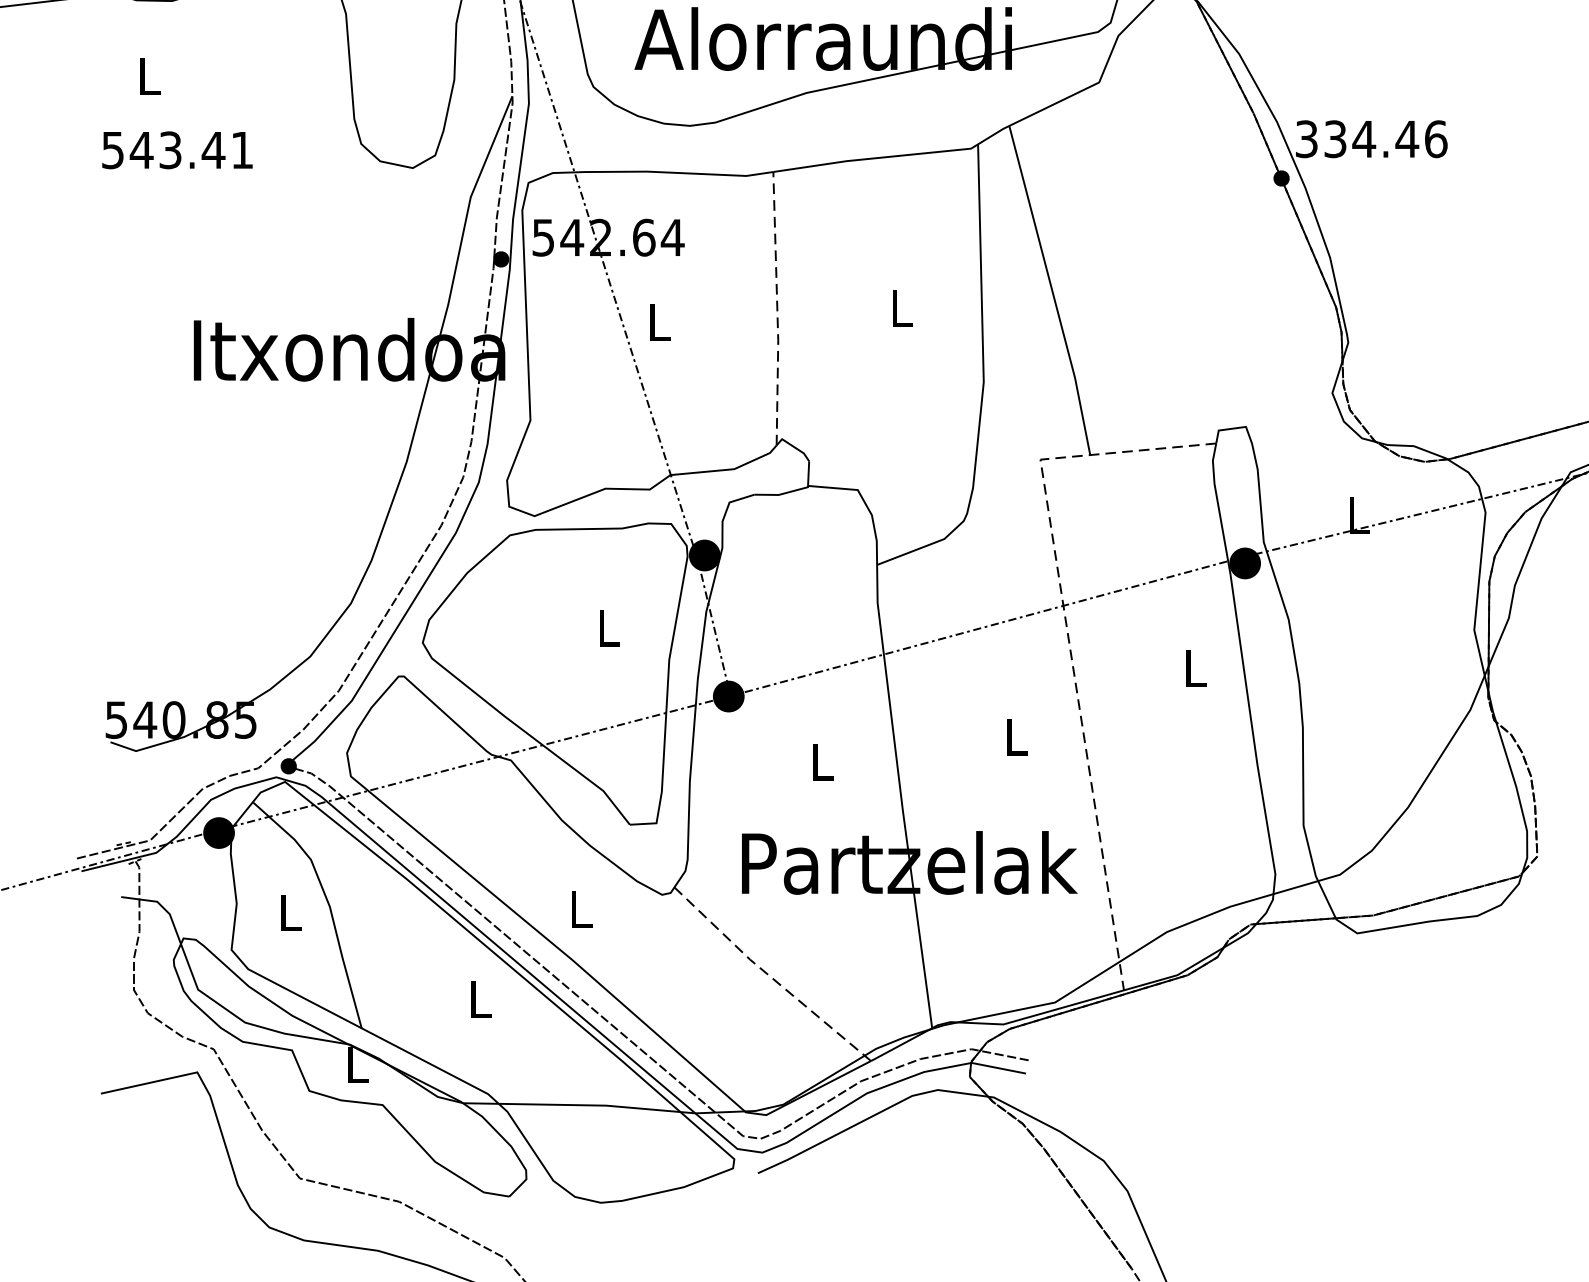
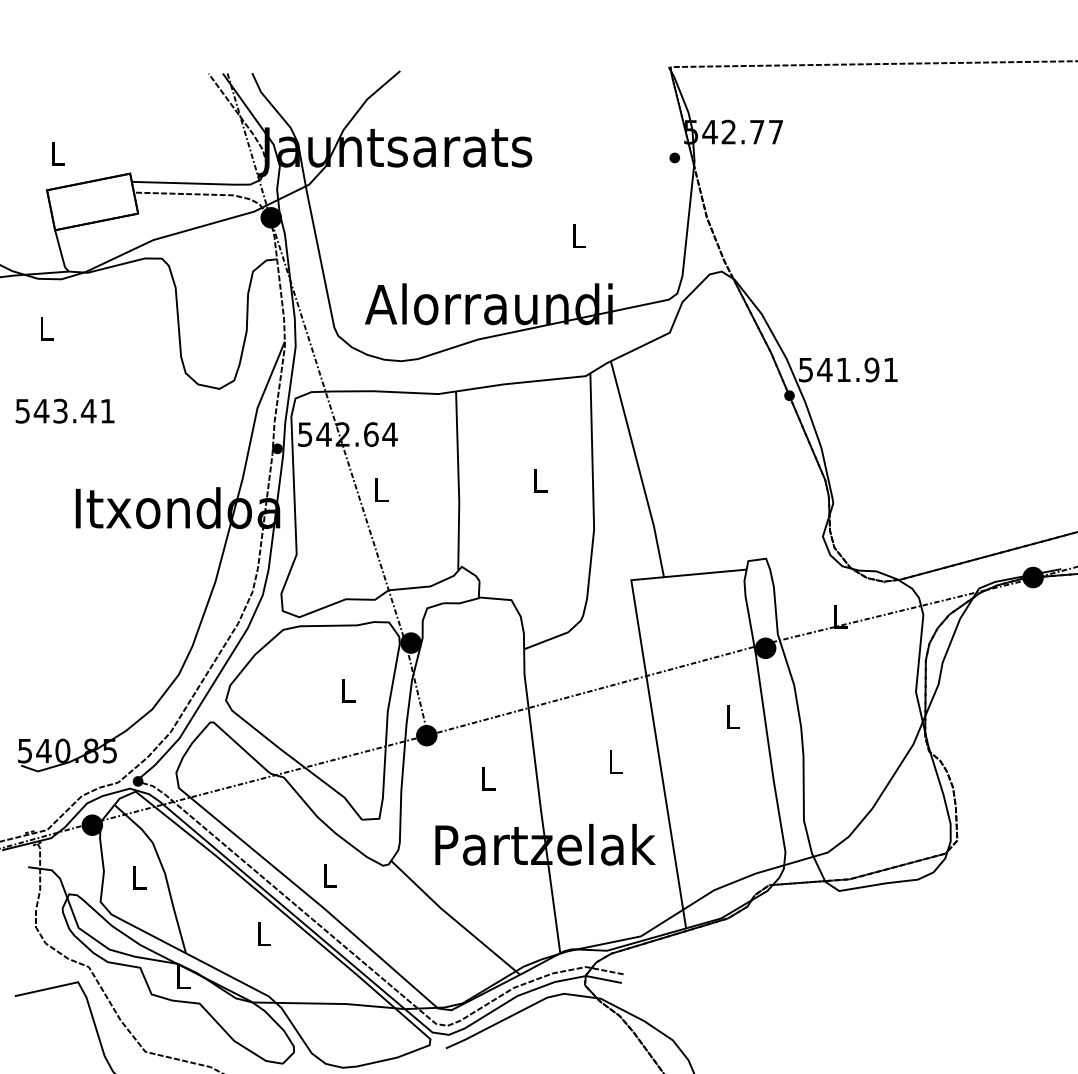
text: (1371, 138) -> (848, 369), 334.46 -> 541.91
text: (176, 149) -> (64, 410), moved
line: (777, 309) -> (458, 481), dashed -> solid
line: (1068, 636) -> (649, 696), dashed -> solid
line: (769, 976) -> (453, 919), dashed -> solid

